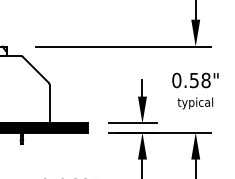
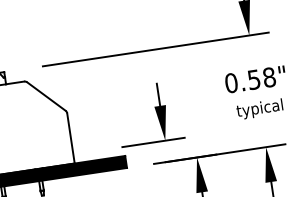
part: (132, 101) -> (148, 114), moved

